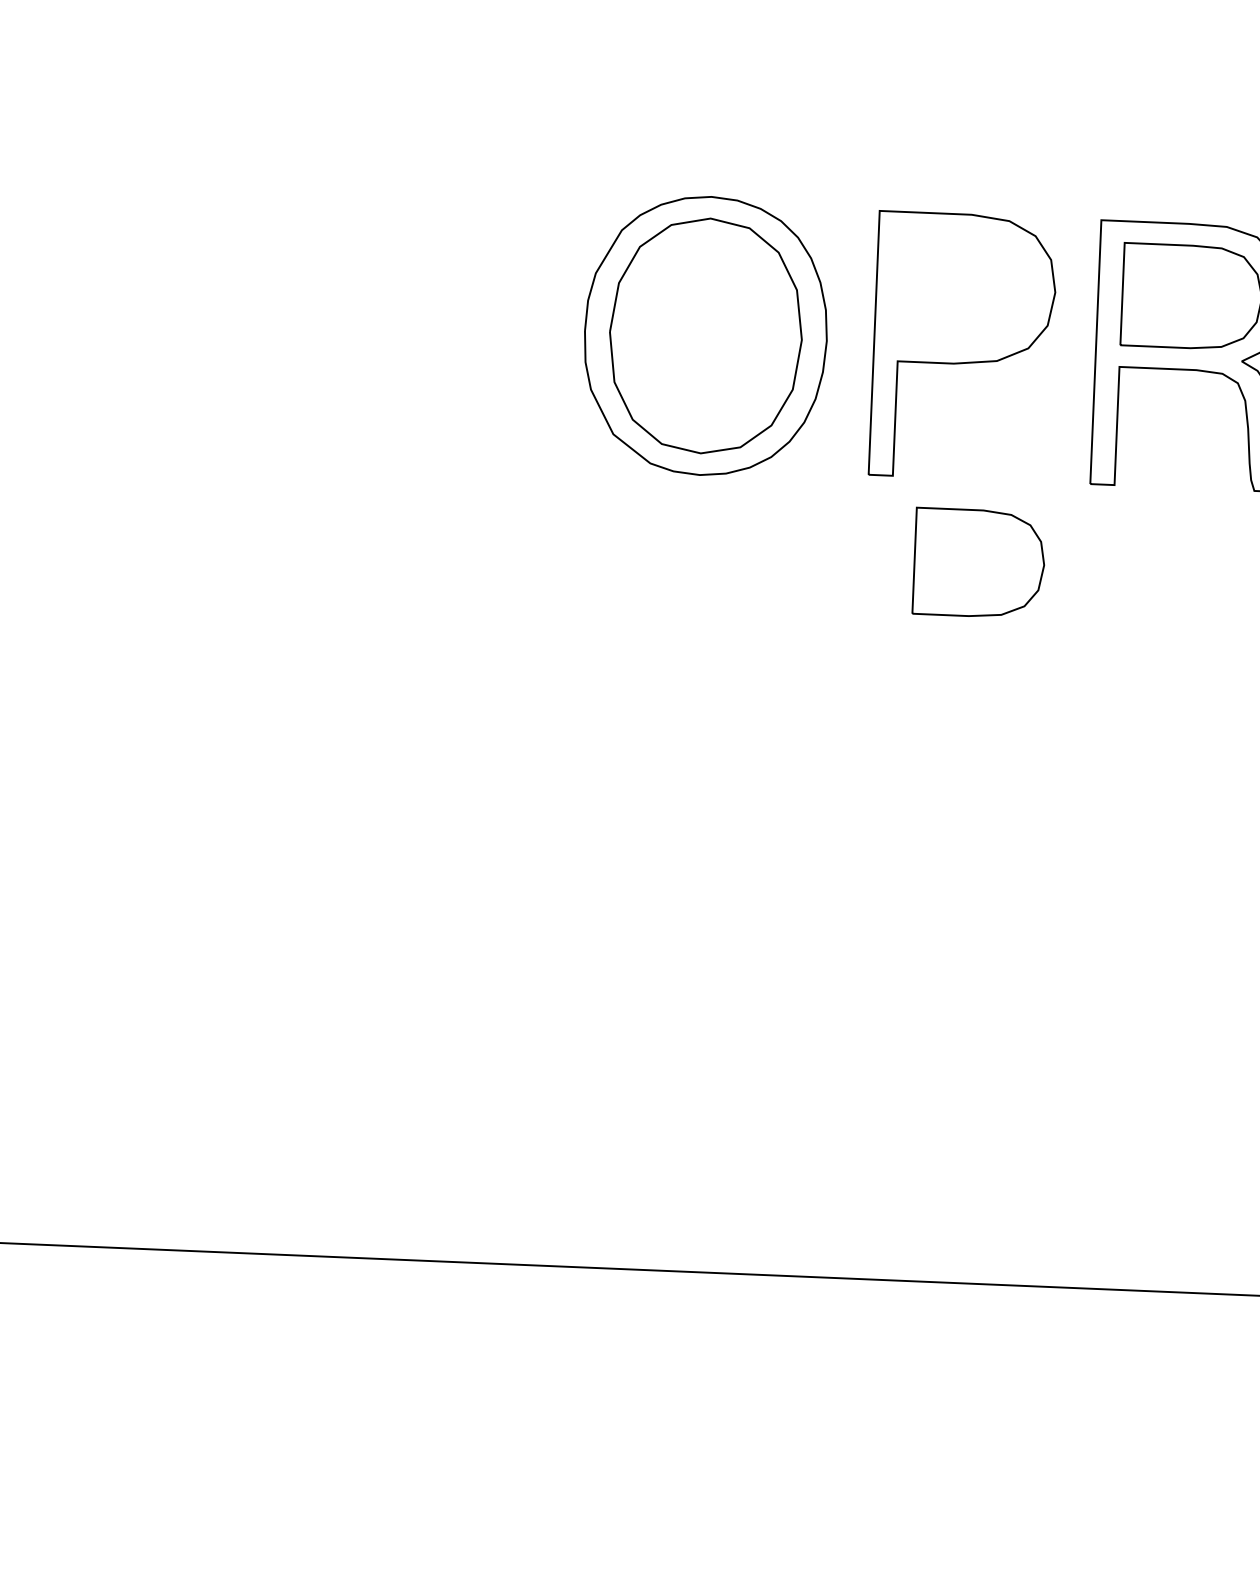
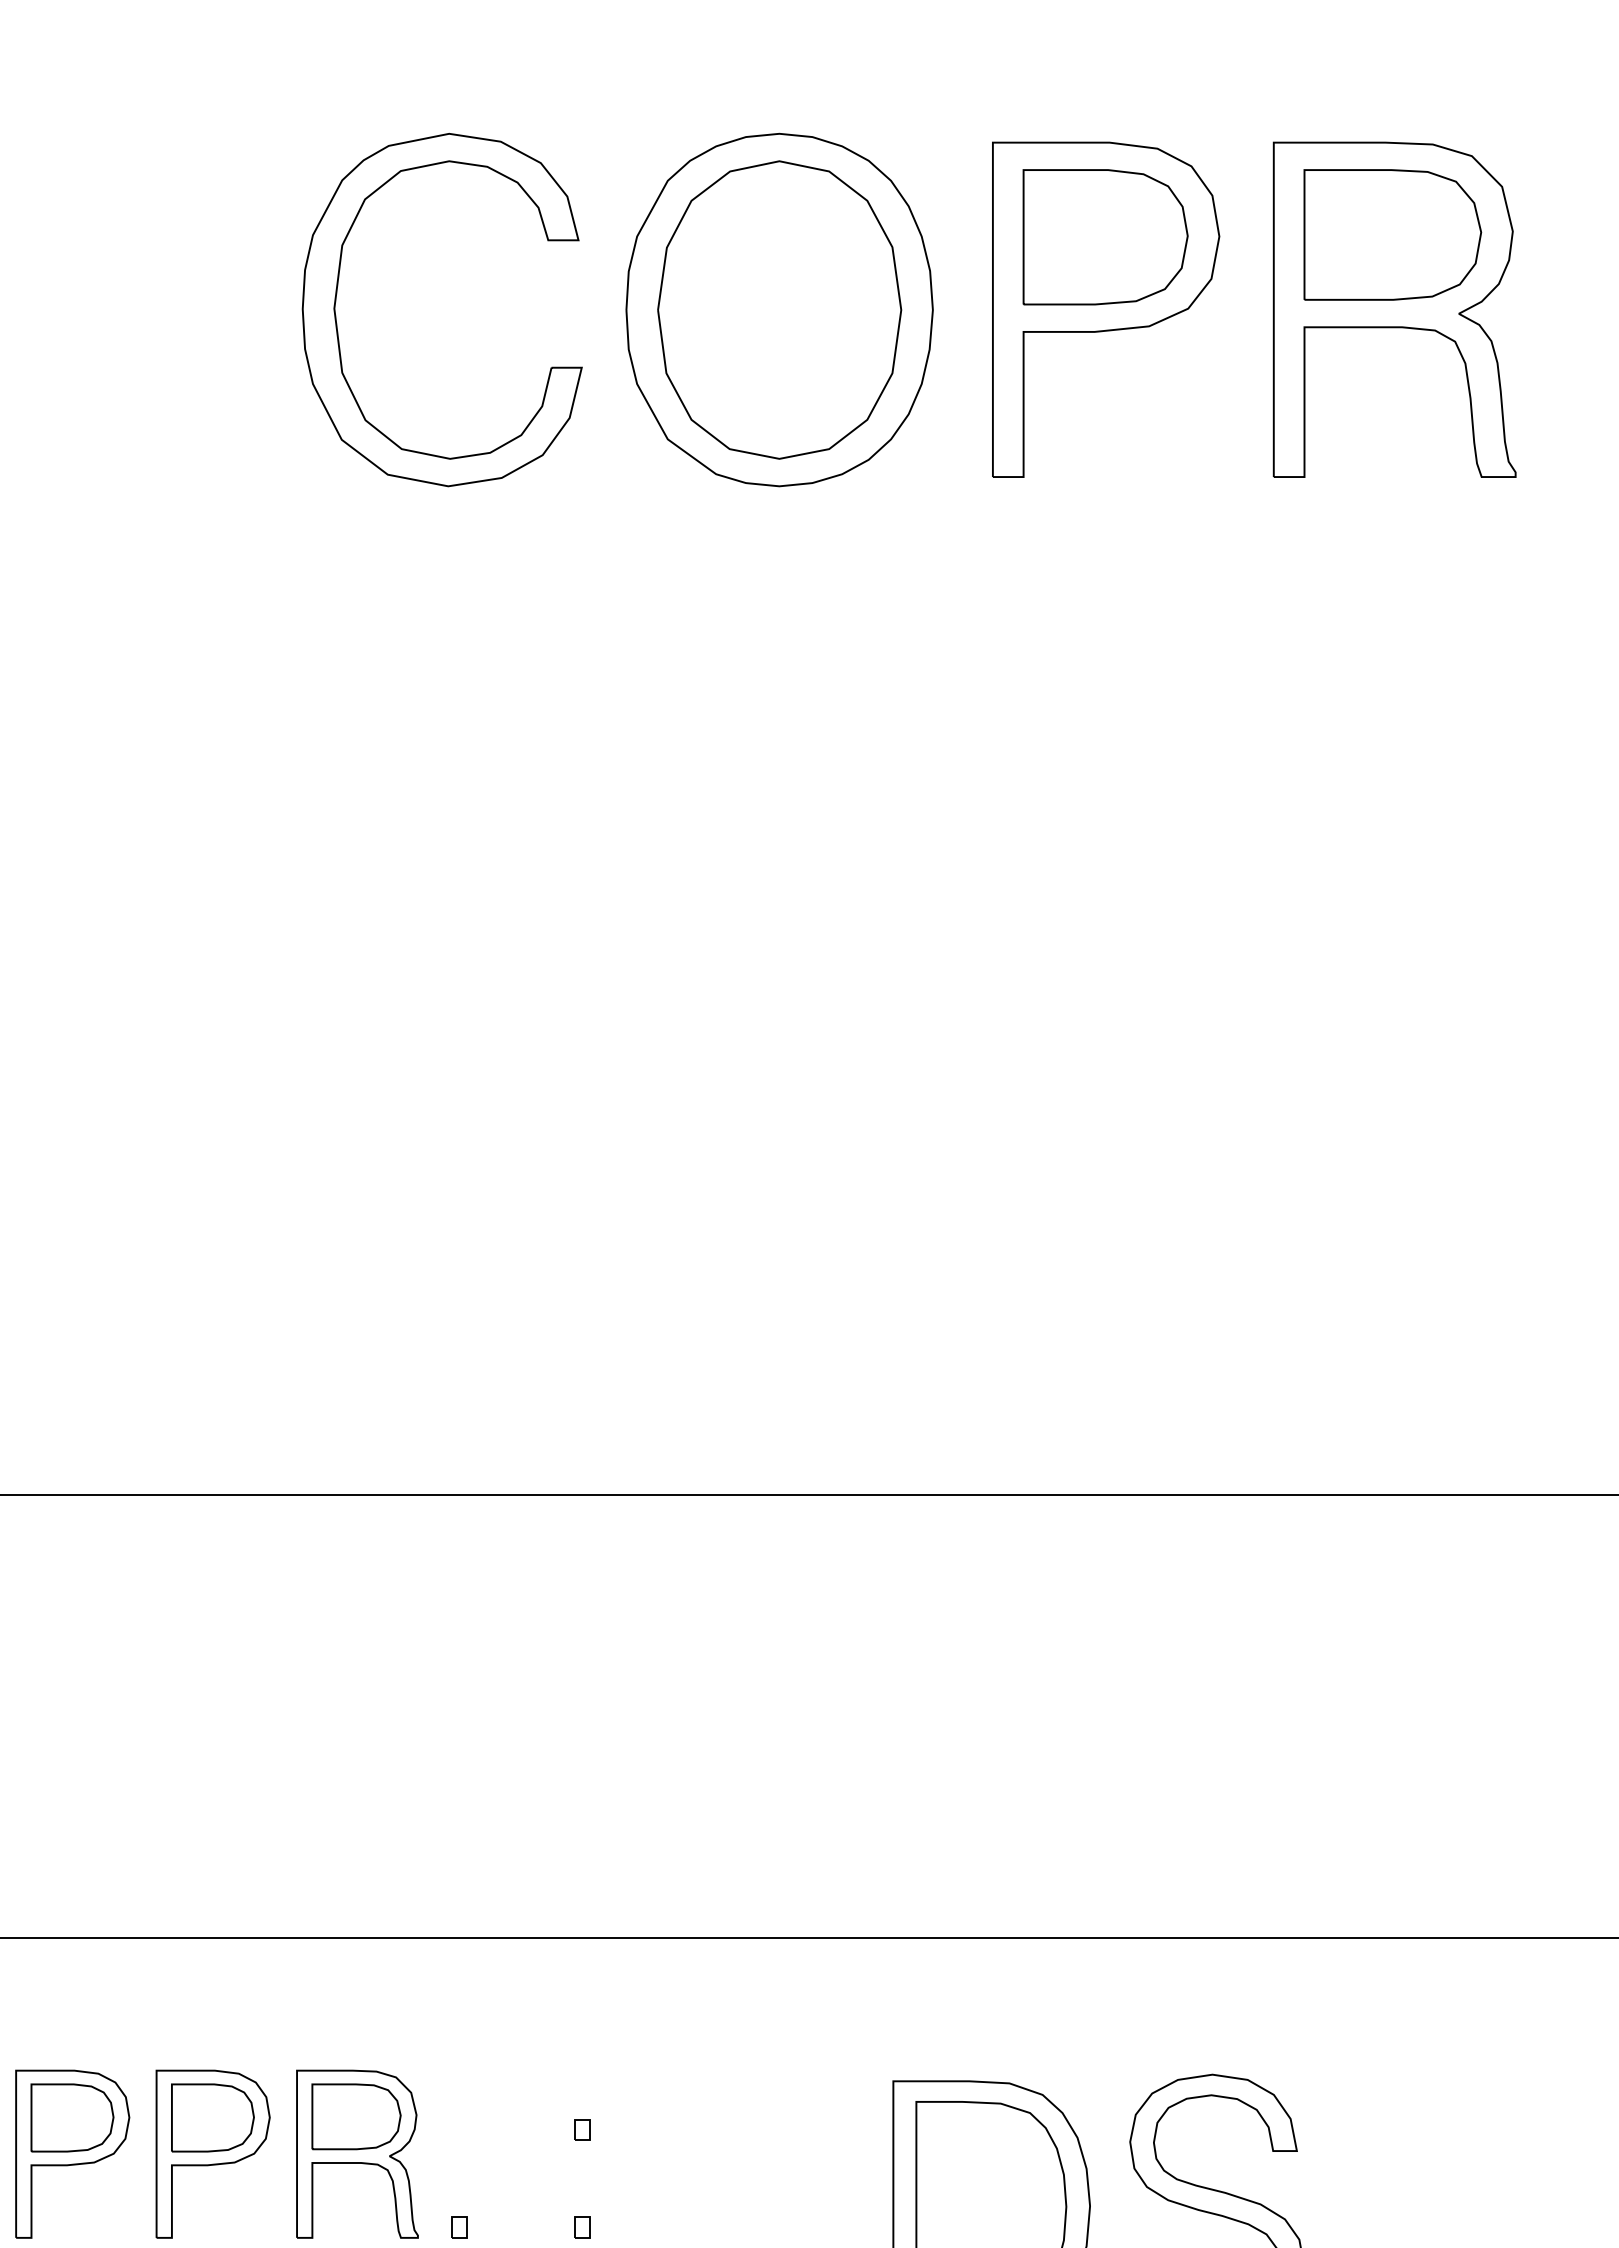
part: (356, 331) -> (337, 323), added
part: (979, 563) -> (1105, 237), moved

